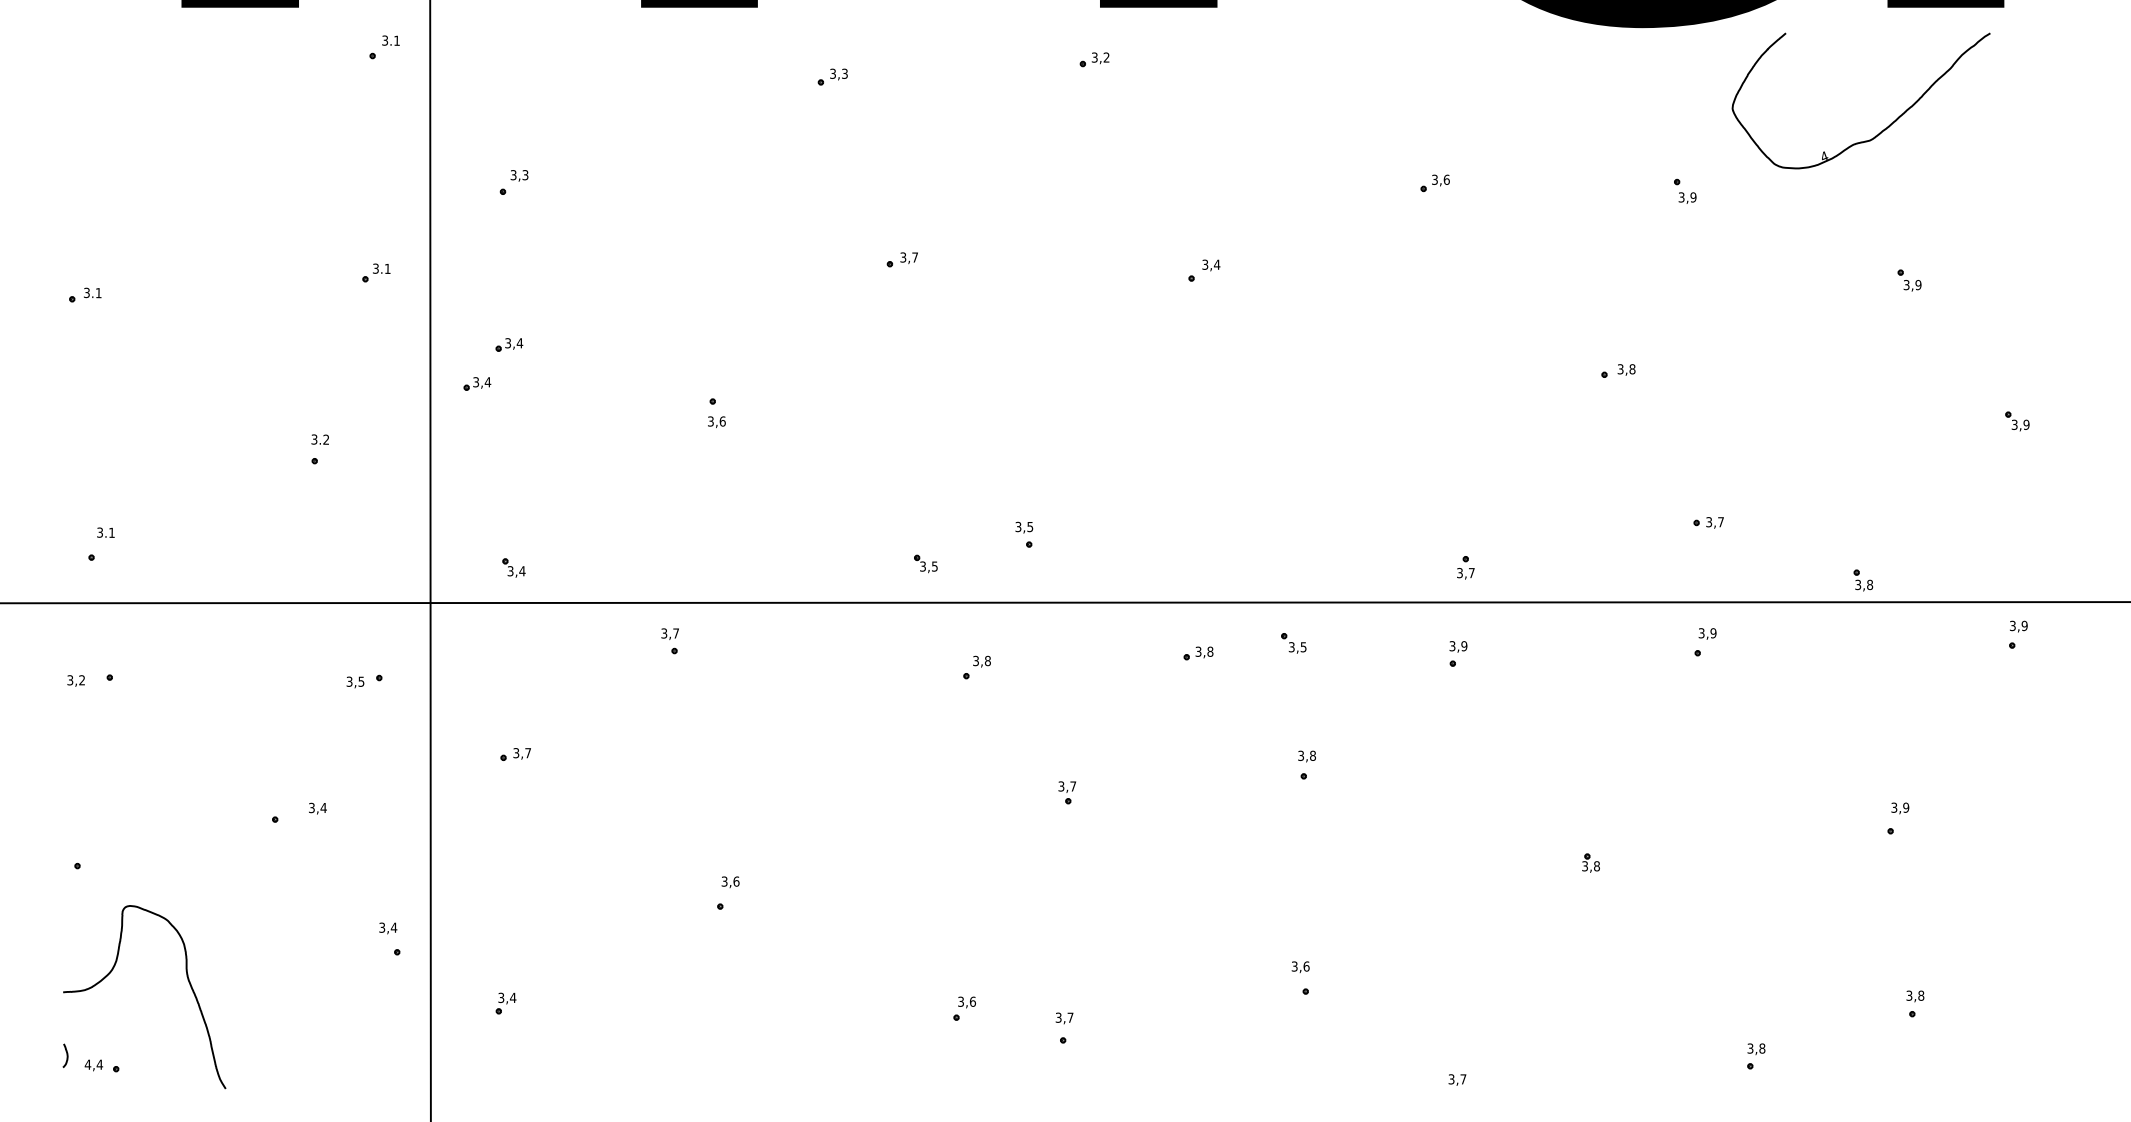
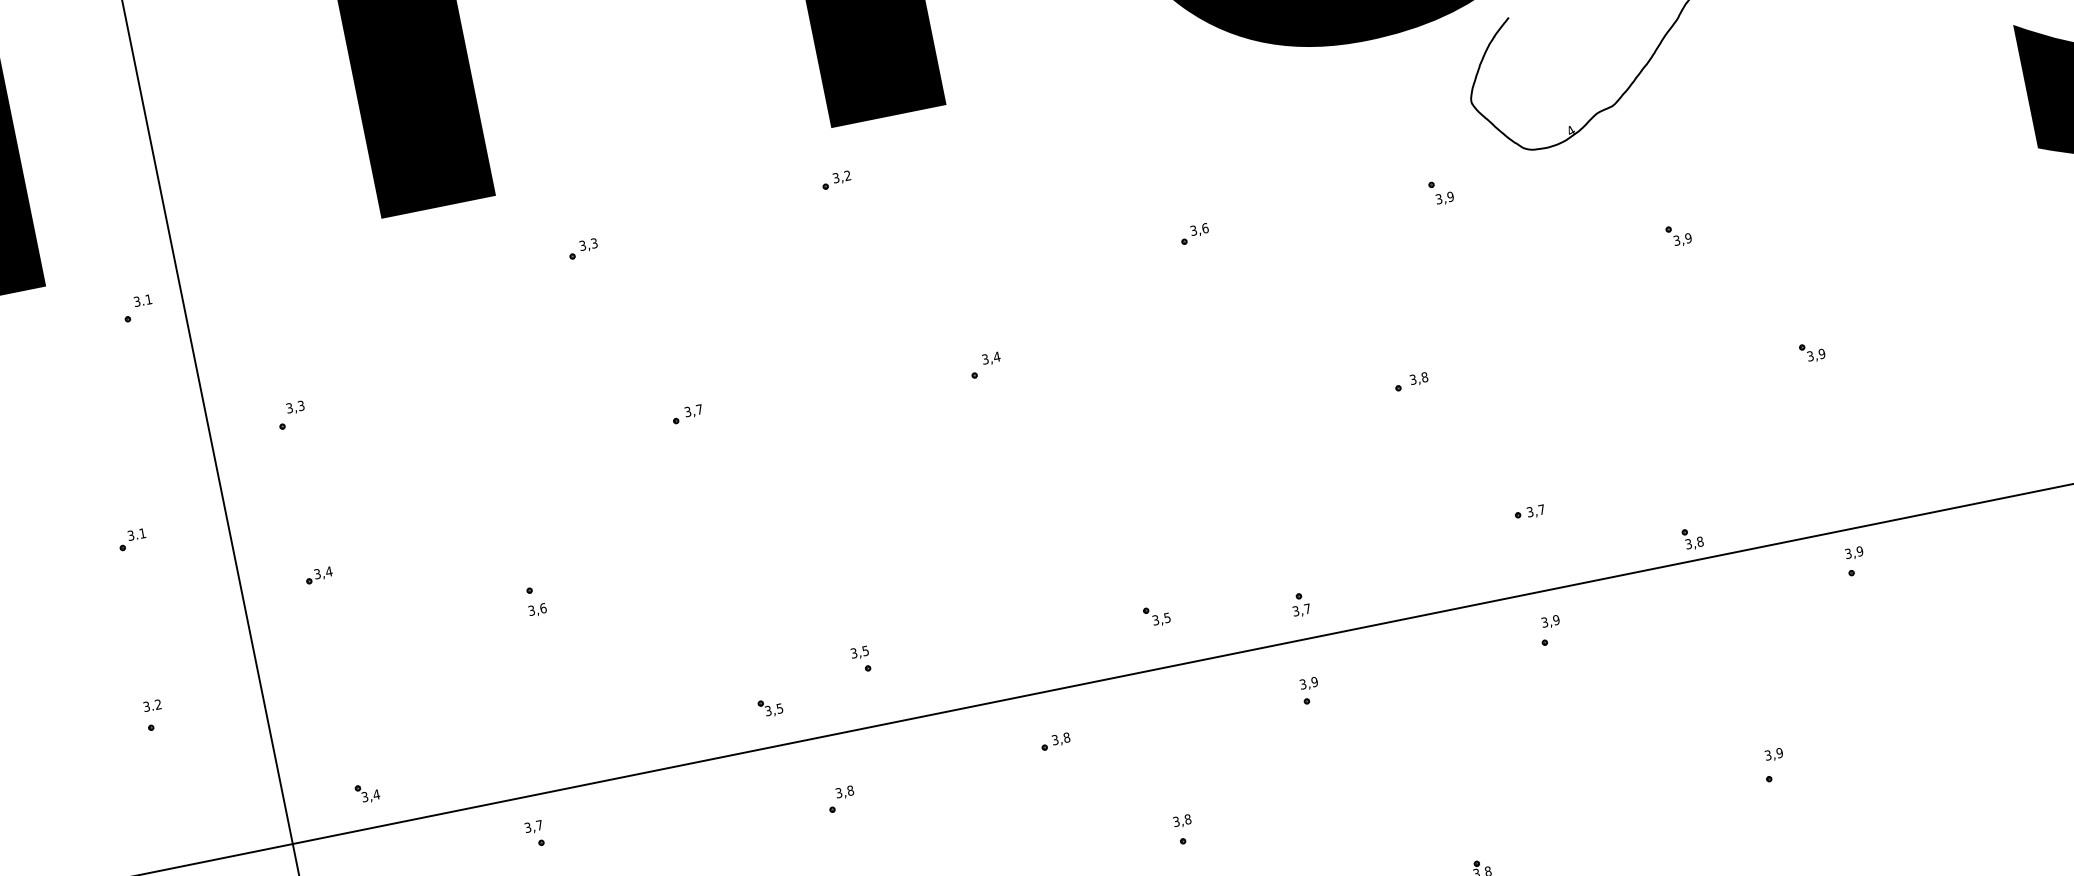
part: (376, 272) -> (132, 539), moved
part: (477, 383) -> (295, 619), removed
part: (1293, 643) -> (1156, 616), moved

